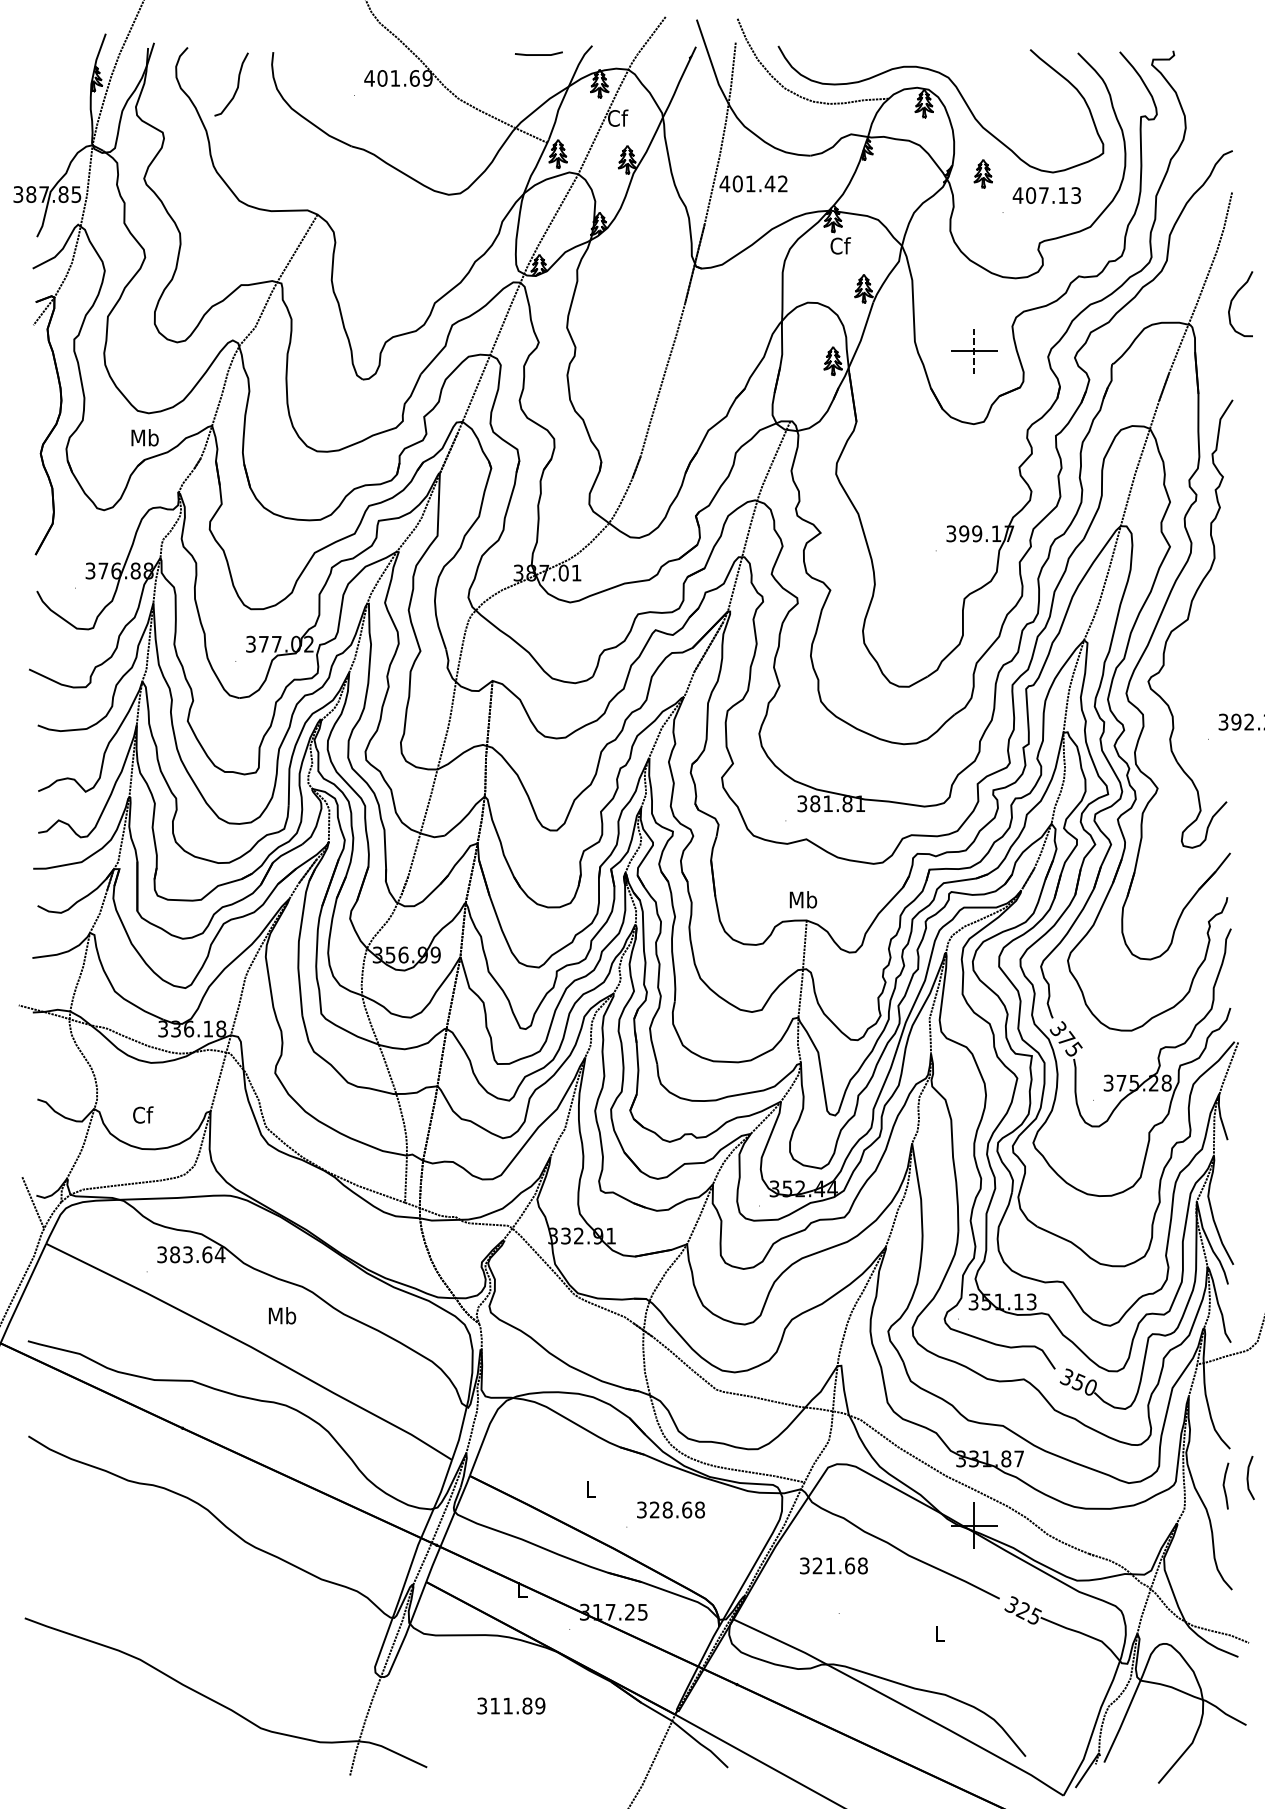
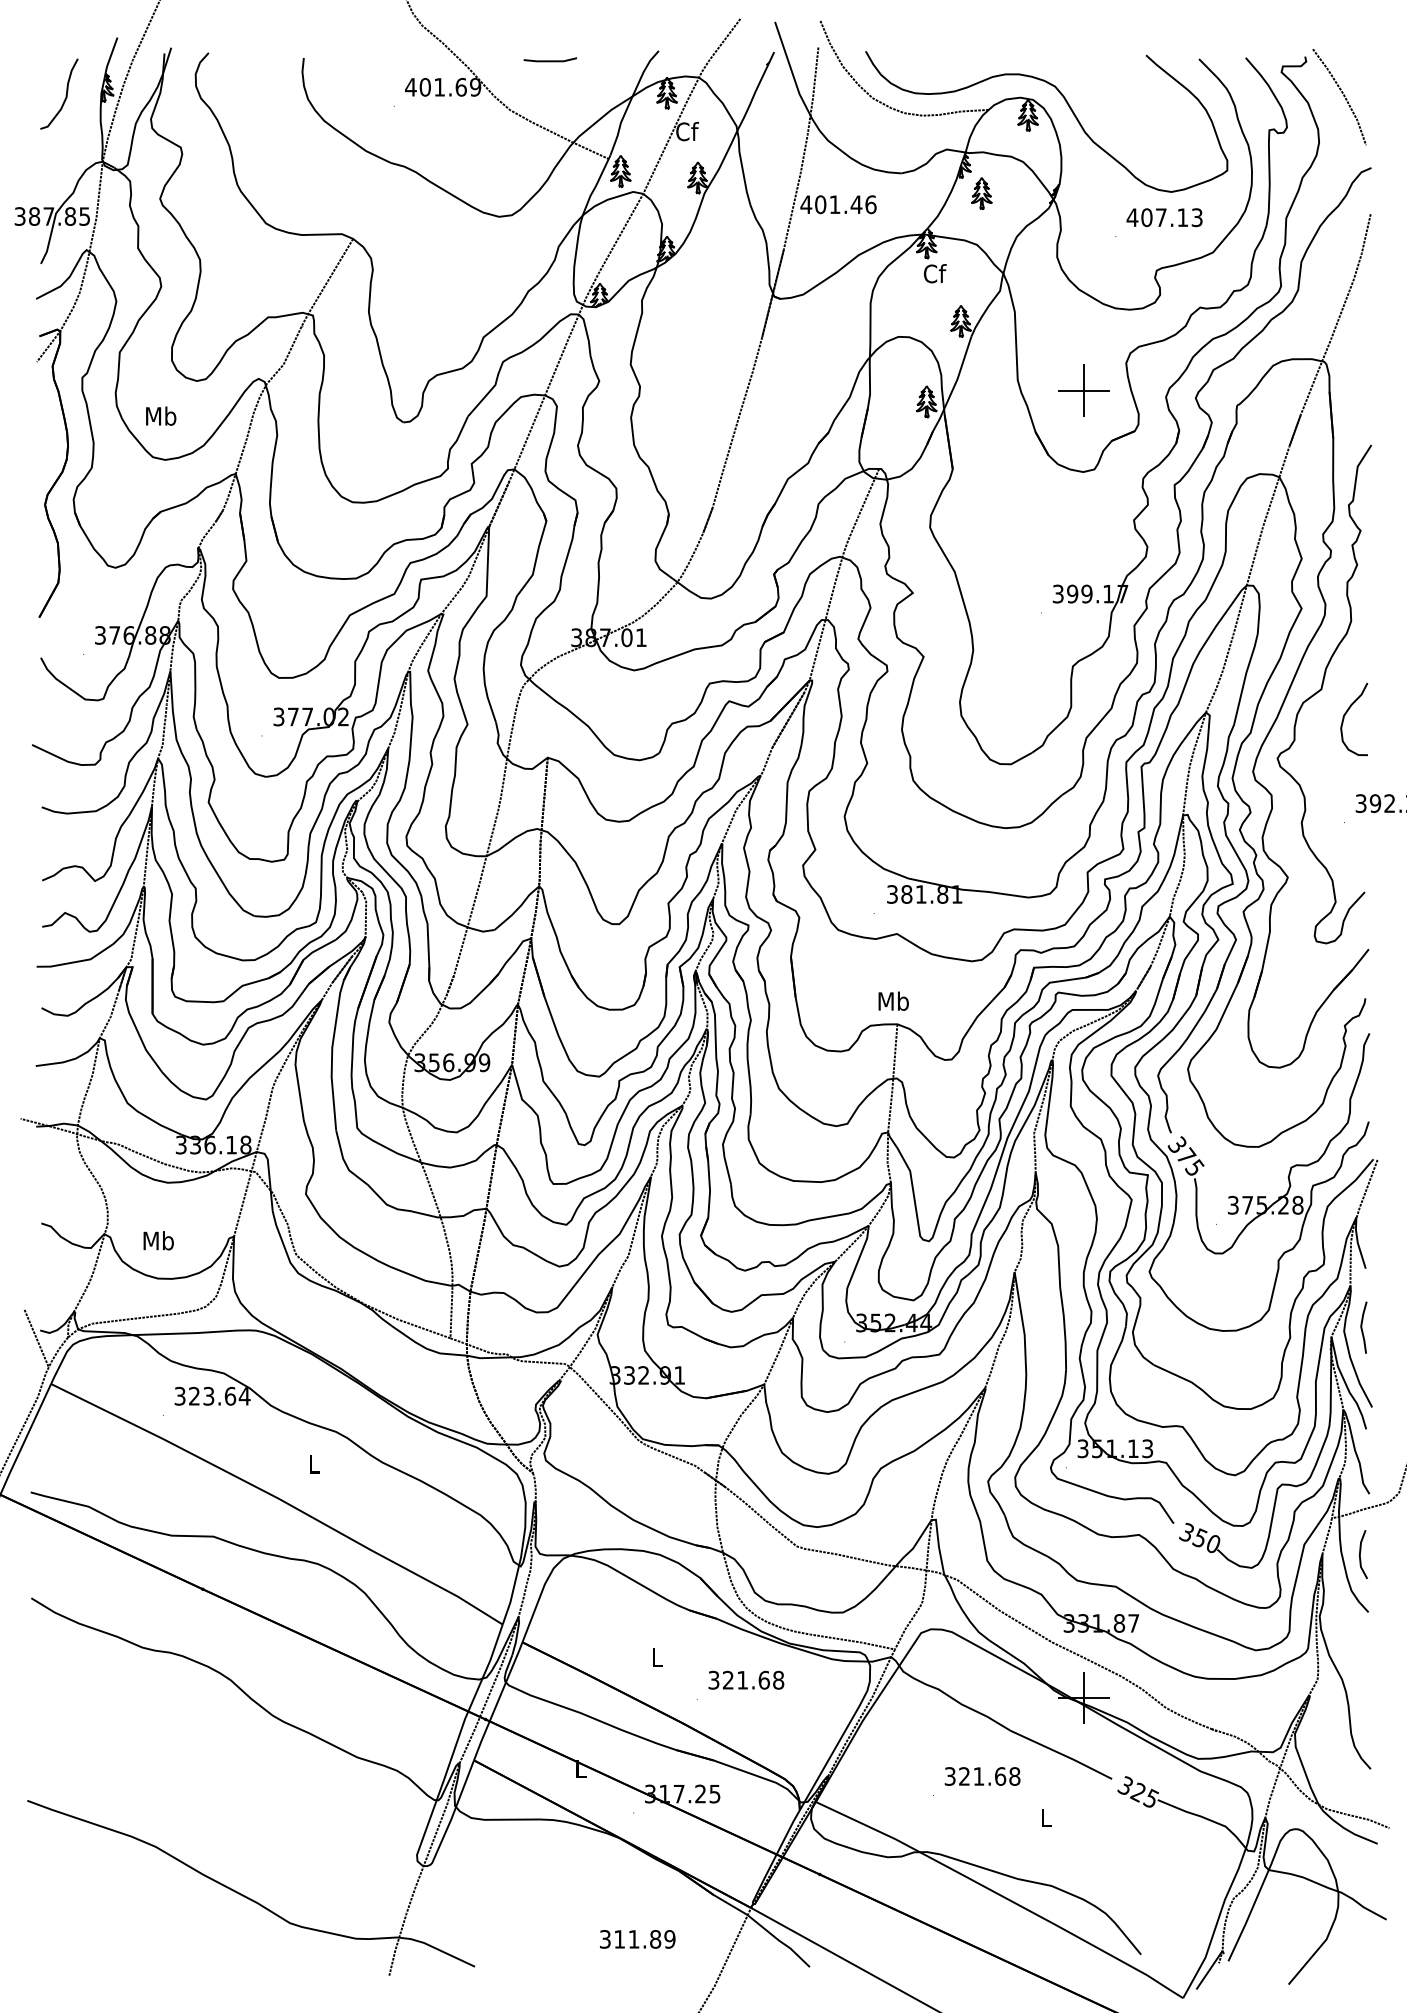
line: (539, 54) -> (550, 60), moved
curve: (237, 85) -> (65, 95), moved
line: (1207, 86) -> (1343, 96), added
part: (982, 173) -> (981, 193), moved
text: (782, 183) -> (870, 204), 401.42 -> 401.46
curve: (1233, 299) -> (1346, 714), moved
line: (974, 350) -> (1083, 390), dashed -> solid
text: (145, 437) -> (161, 415), moved
text: (142, 1114) -> (158, 1240), Cf -> Mb
text: (175, 1254) -> (194, 1396), 383.64 -> 323.64
text: (282, 1315) -> (314, 1463), Mb -> L
line: (1248, 1477) -> (1360, 1554), moved
line: (1224, 1485) -> (1362, 1327), moved
text: (667, 1509) -> (742, 1679), 328.68 -> 321.68
text: (833, 1565) -> (982, 1776), moved
text: (511, 1706) -> (637, 1939), moved

